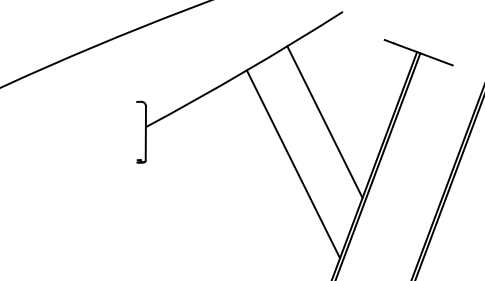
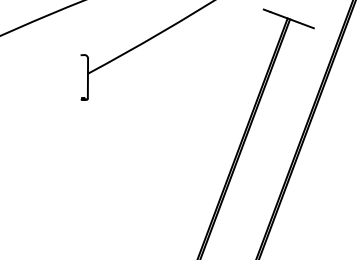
line: (324, 121) -> (219, 69), removed
line: (293, 164) -> (196, 101), removed

